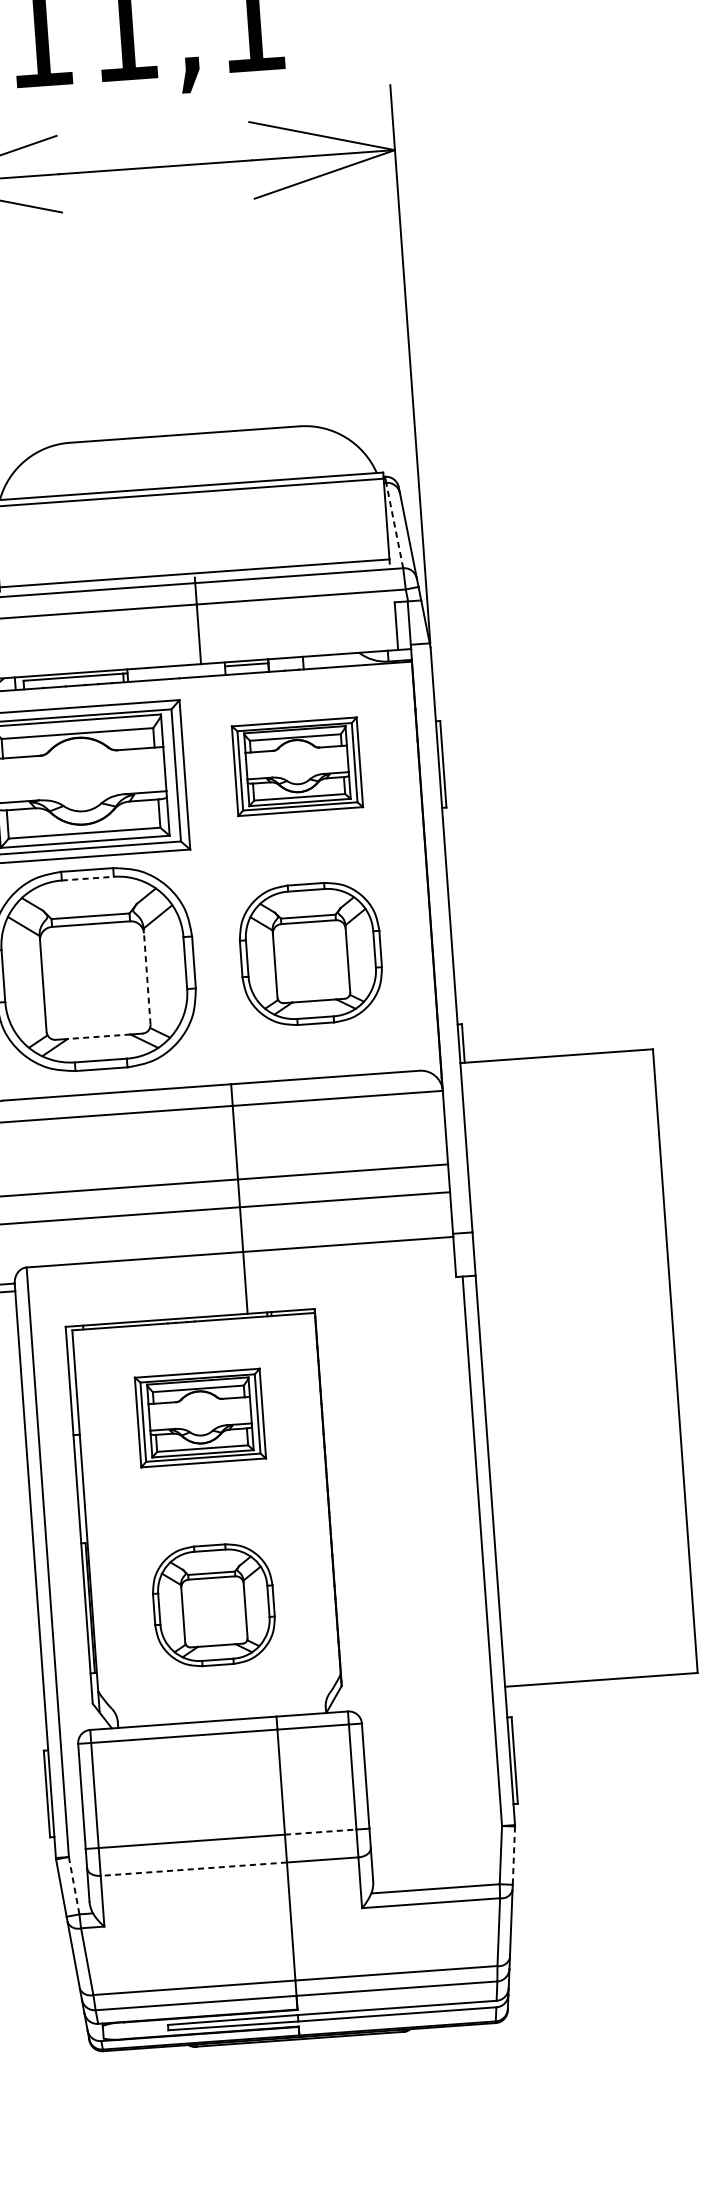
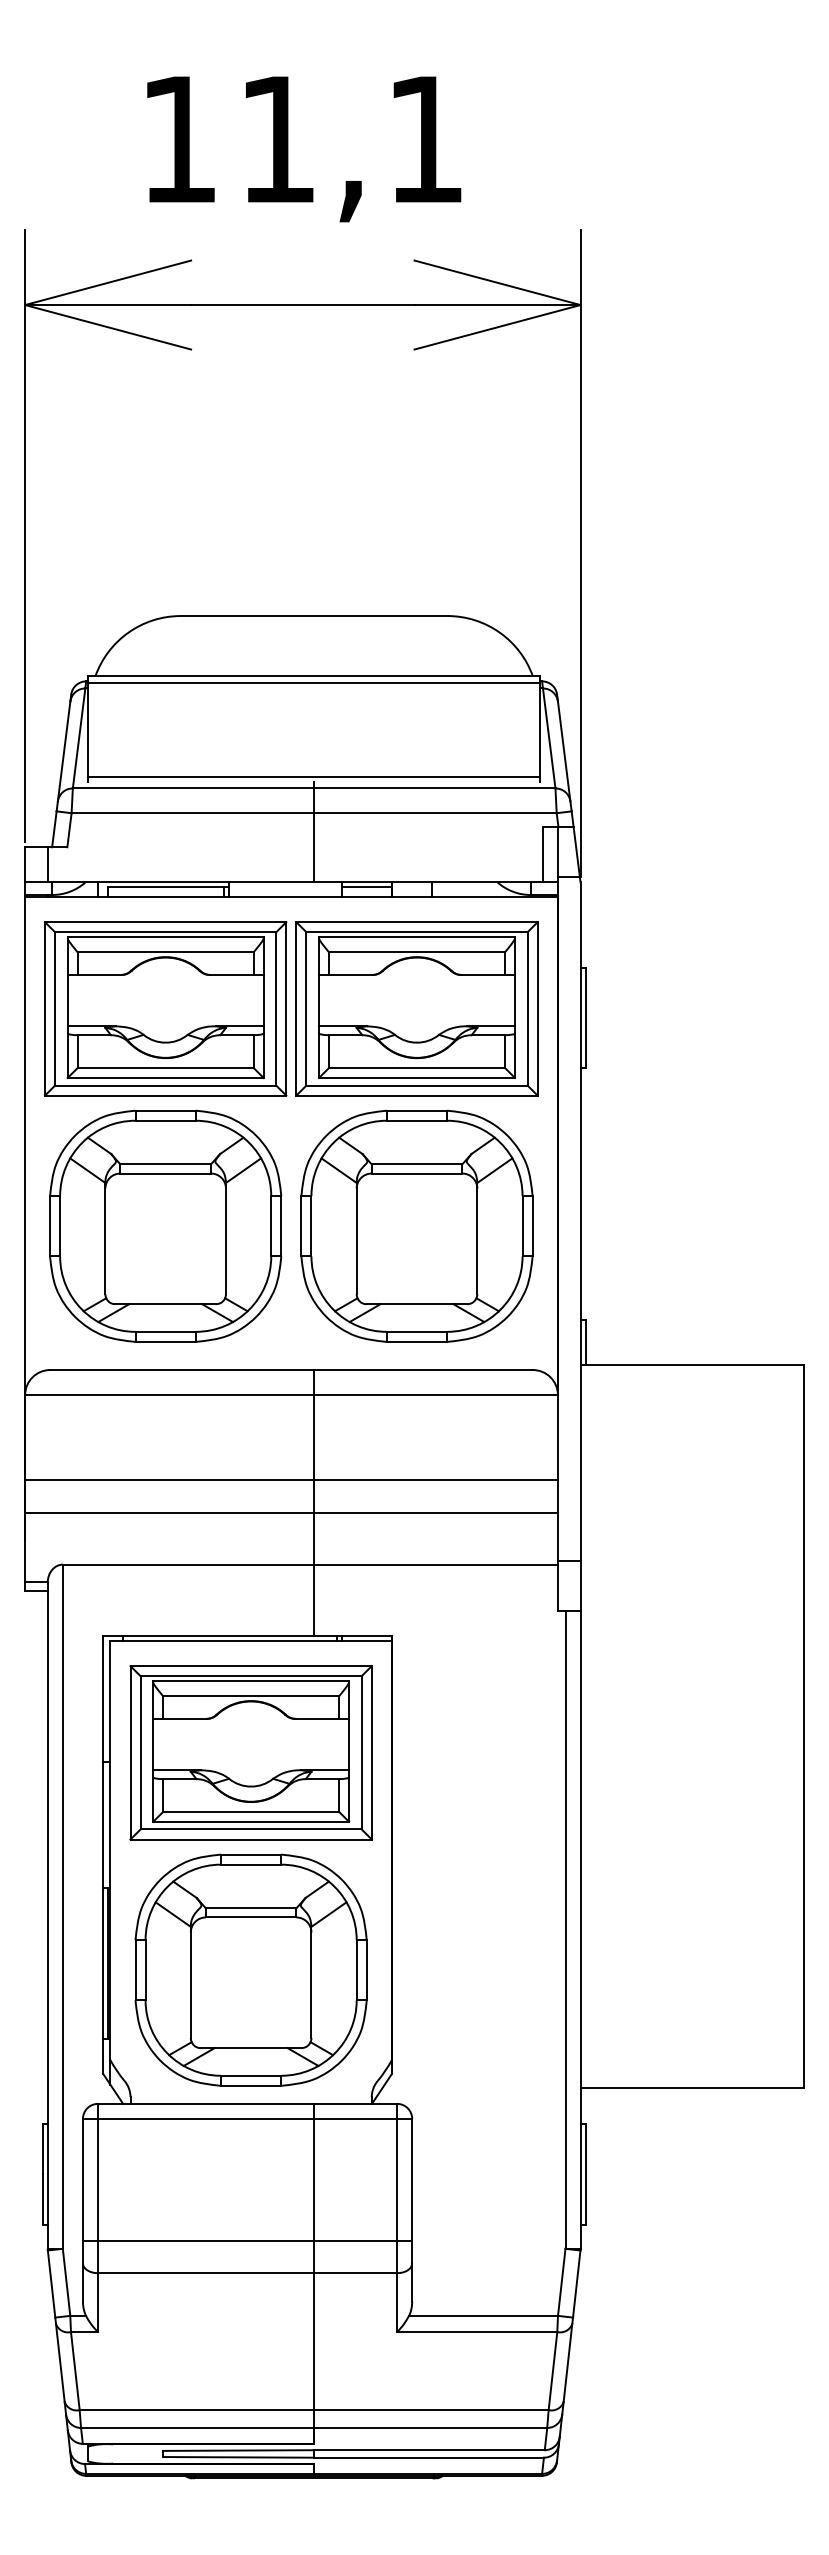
line: (394, 524) -> (549, 737), dashed -> solid
part: (297, 766) -> (416, 1008), size x1.67
line: (88, 878) -> (166, 1120), dashed -> solid
part: (310, 953) -> (416, 1225), size x1.43
line: (147, 976) -> (226, 1238), dashed -> solid
line: (99, 1036) -> (165, 1304), dashed -> solid
part: (199, 1417) -> (250, 1752), size x1.67
part: (213, 1604) -> (250, 1969), size x1.67
line: (321, 1831) -> (356, 2240), dashed -> solid
line: (513, 1856) -> (576, 2284), dashed -> solid
line: (193, 1869) -> (205, 2273), dashed -> solid
line: (74, 1885) -> (66, 2282), dashed -> solid

